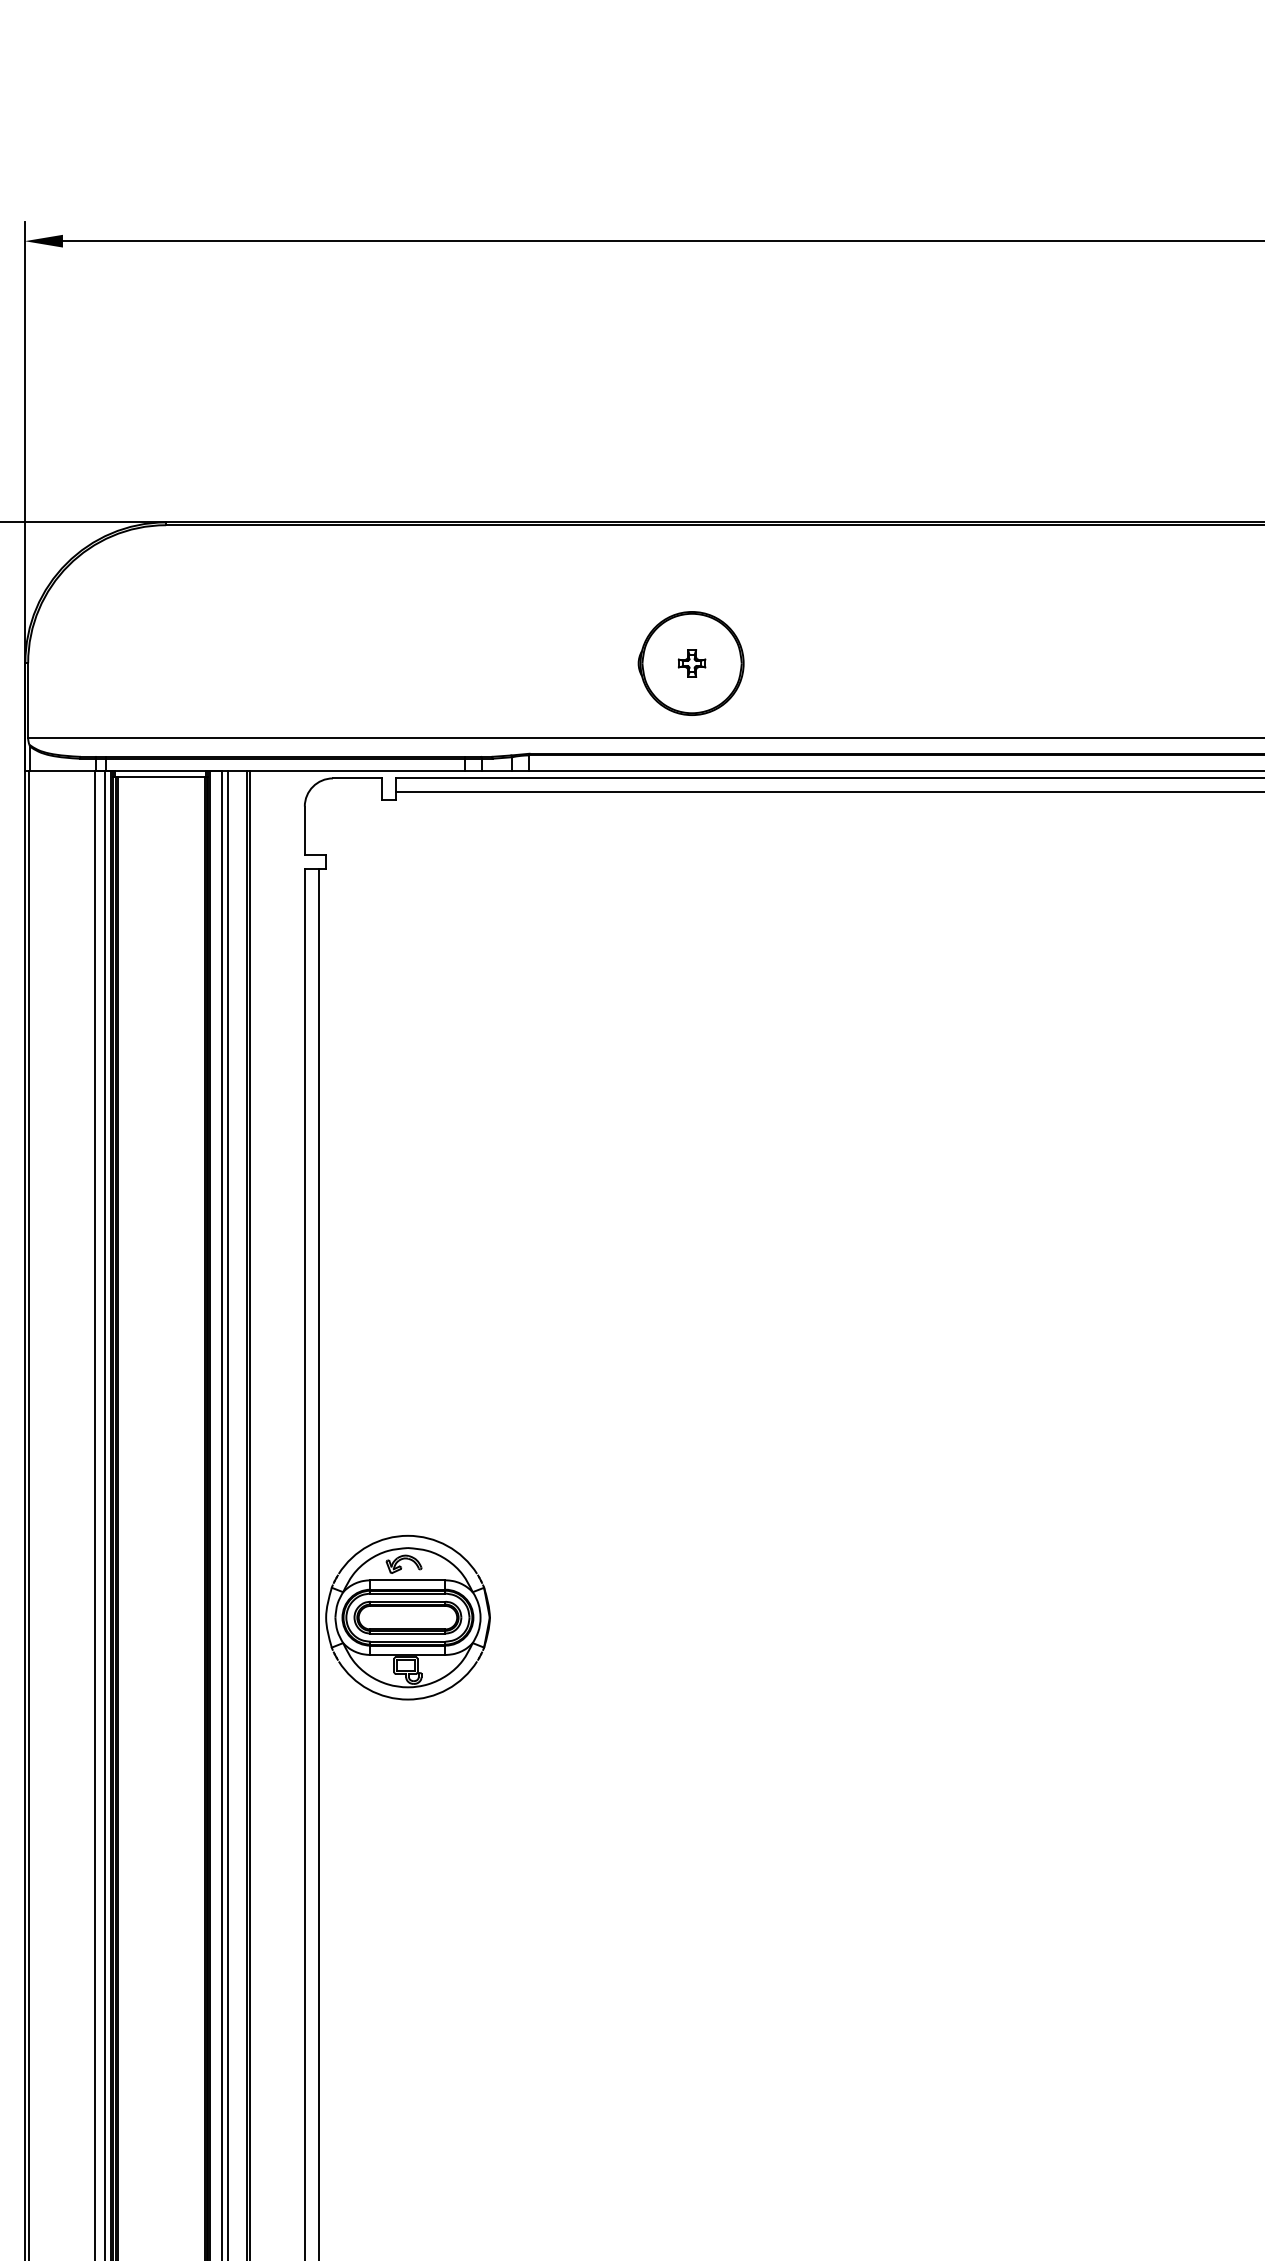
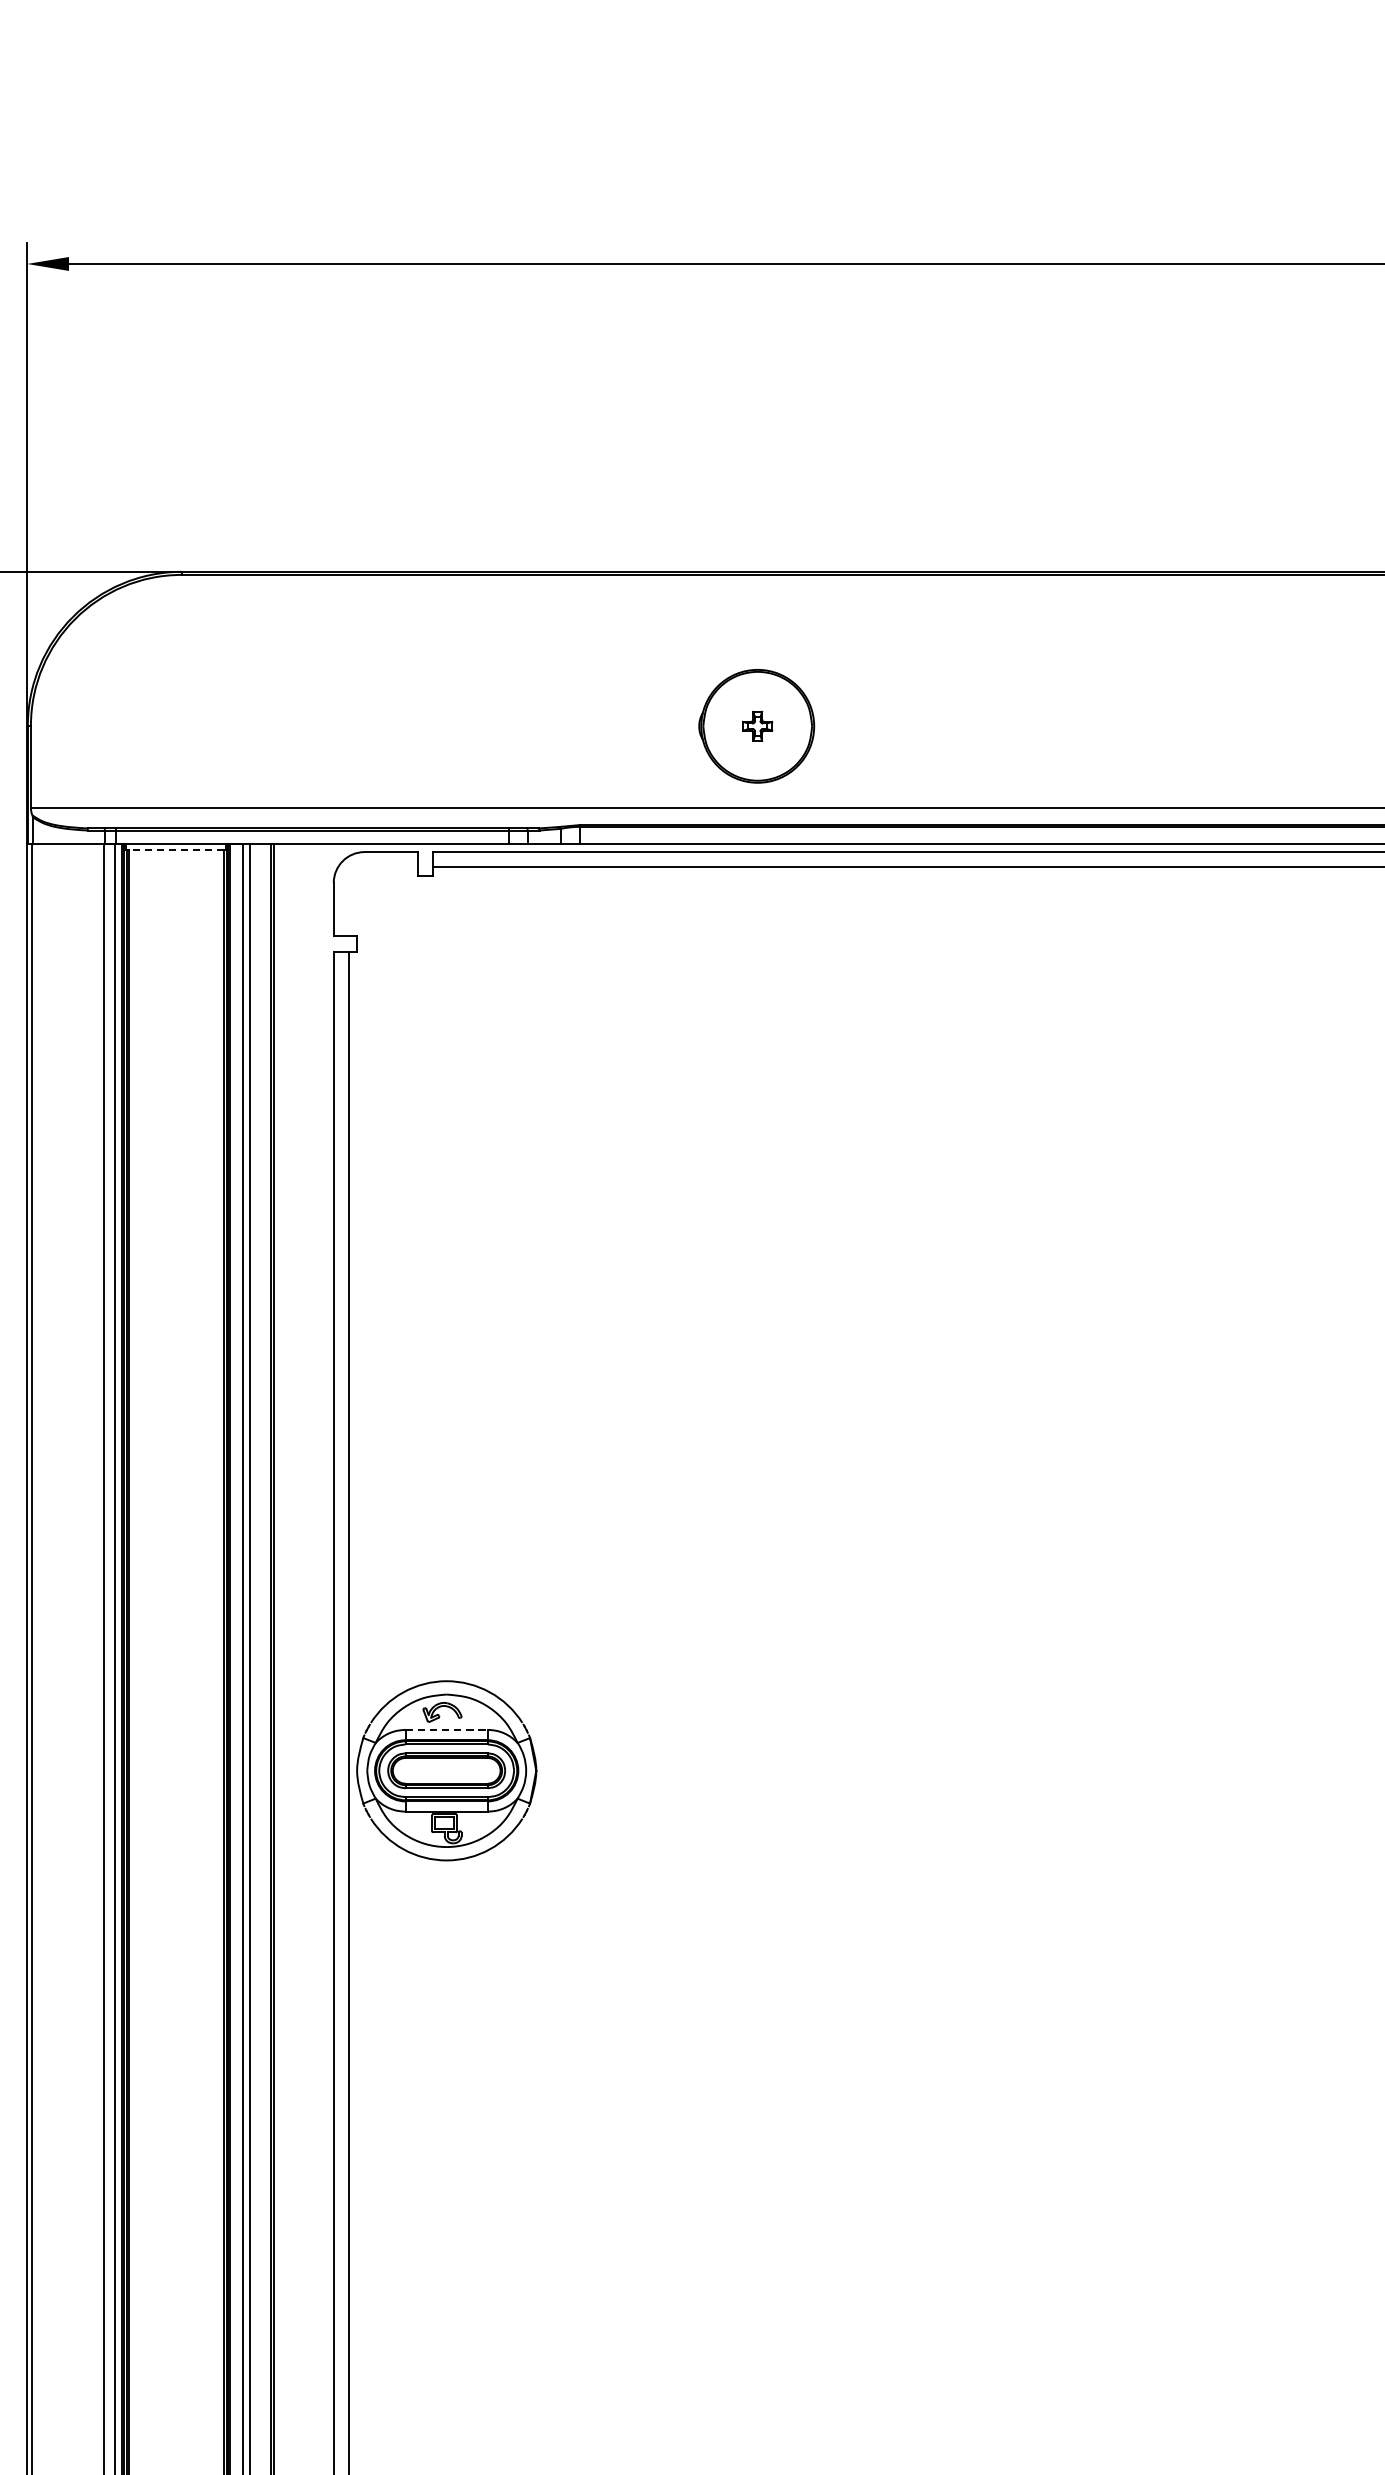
line: (161, 776) -> (176, 849), solid -> dashed
line: (407, 1580) -> (446, 1730), solid -> dashed

